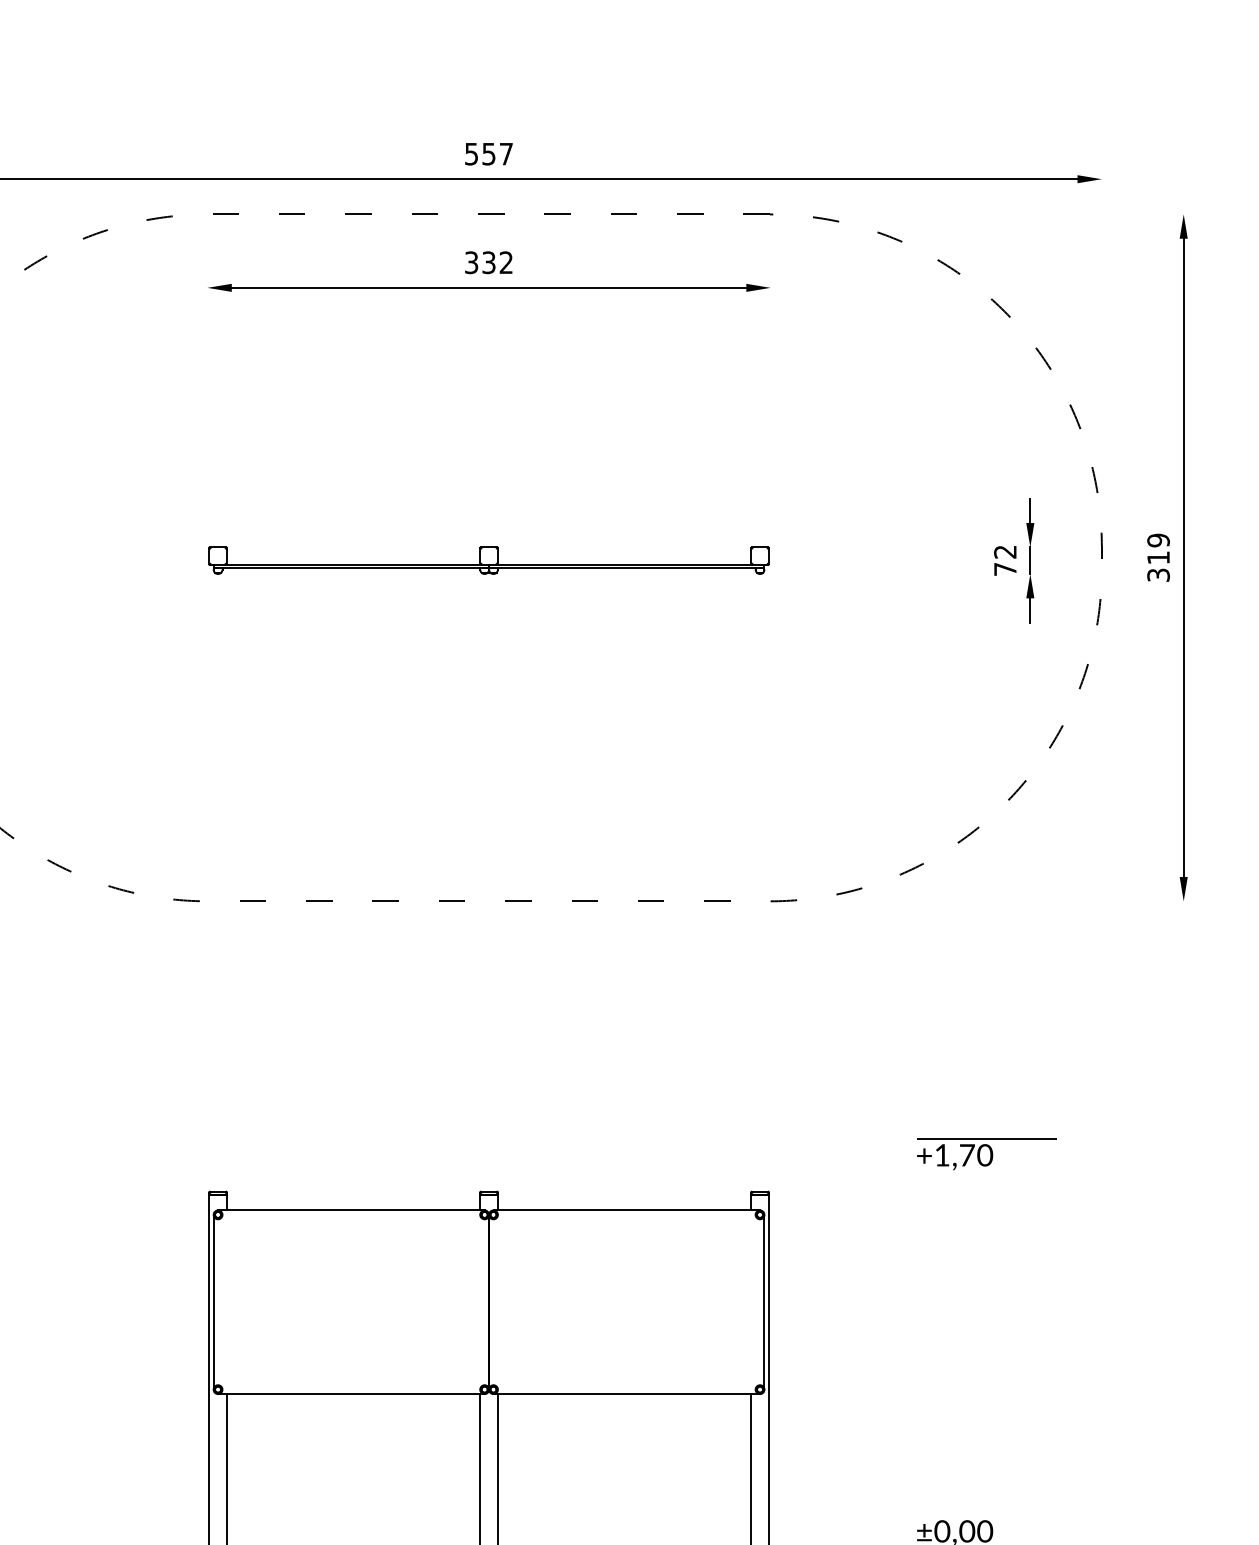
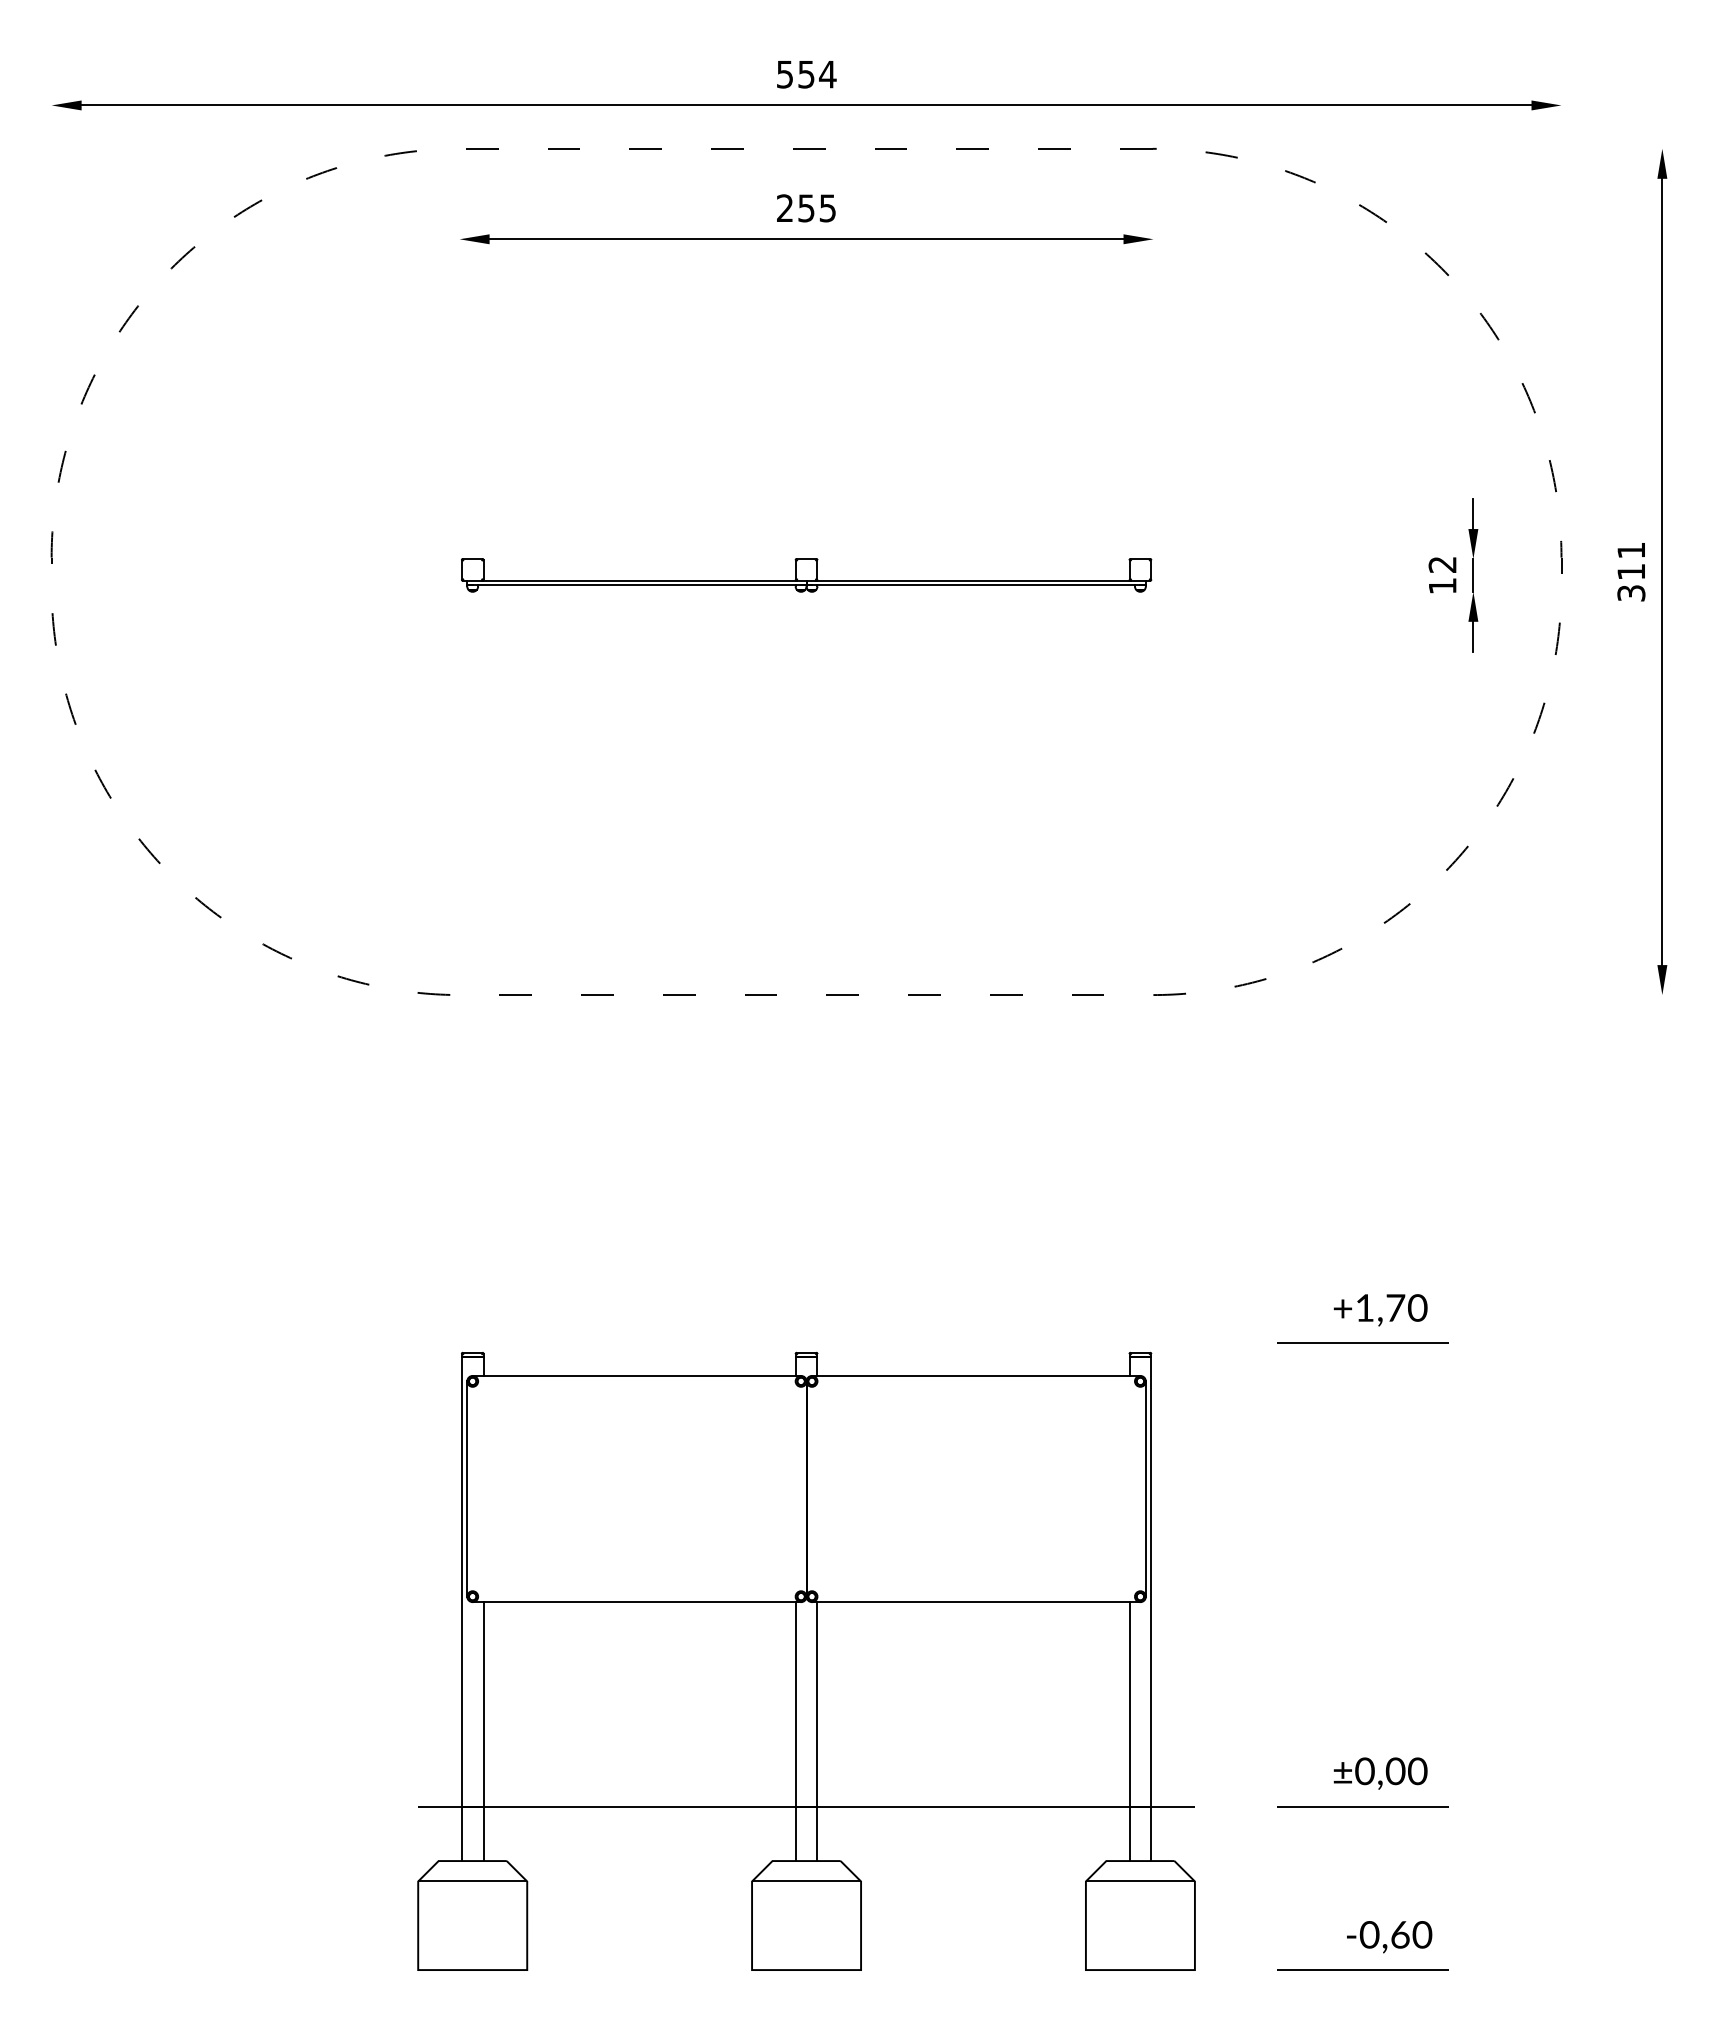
text: (506, 154) -> (827, 74), 557 -> 554
text: (489, 262) -> (806, 208), 332 -> 255
text: (1158, 540) -> (1631, 550), 319 -> 311
text: (1005, 568) -> (1442, 585), 72 -> 12
line: (986, 1138) -> (1362, 1342), moved

